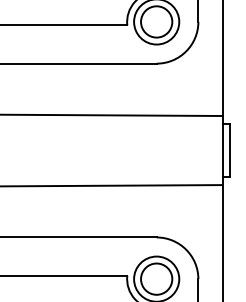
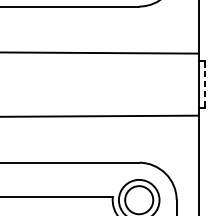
line: (229, 151) -> (204, 85), solid -> dashed

